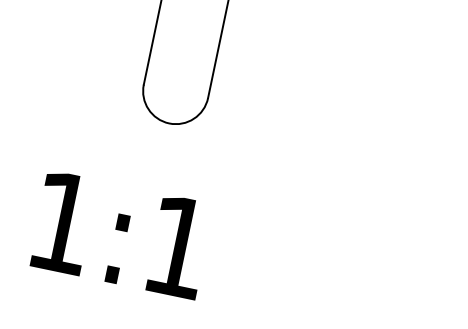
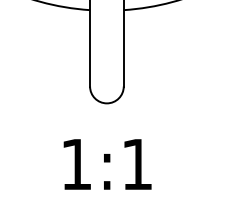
text: (121, 234) -> (107, 164), moved

